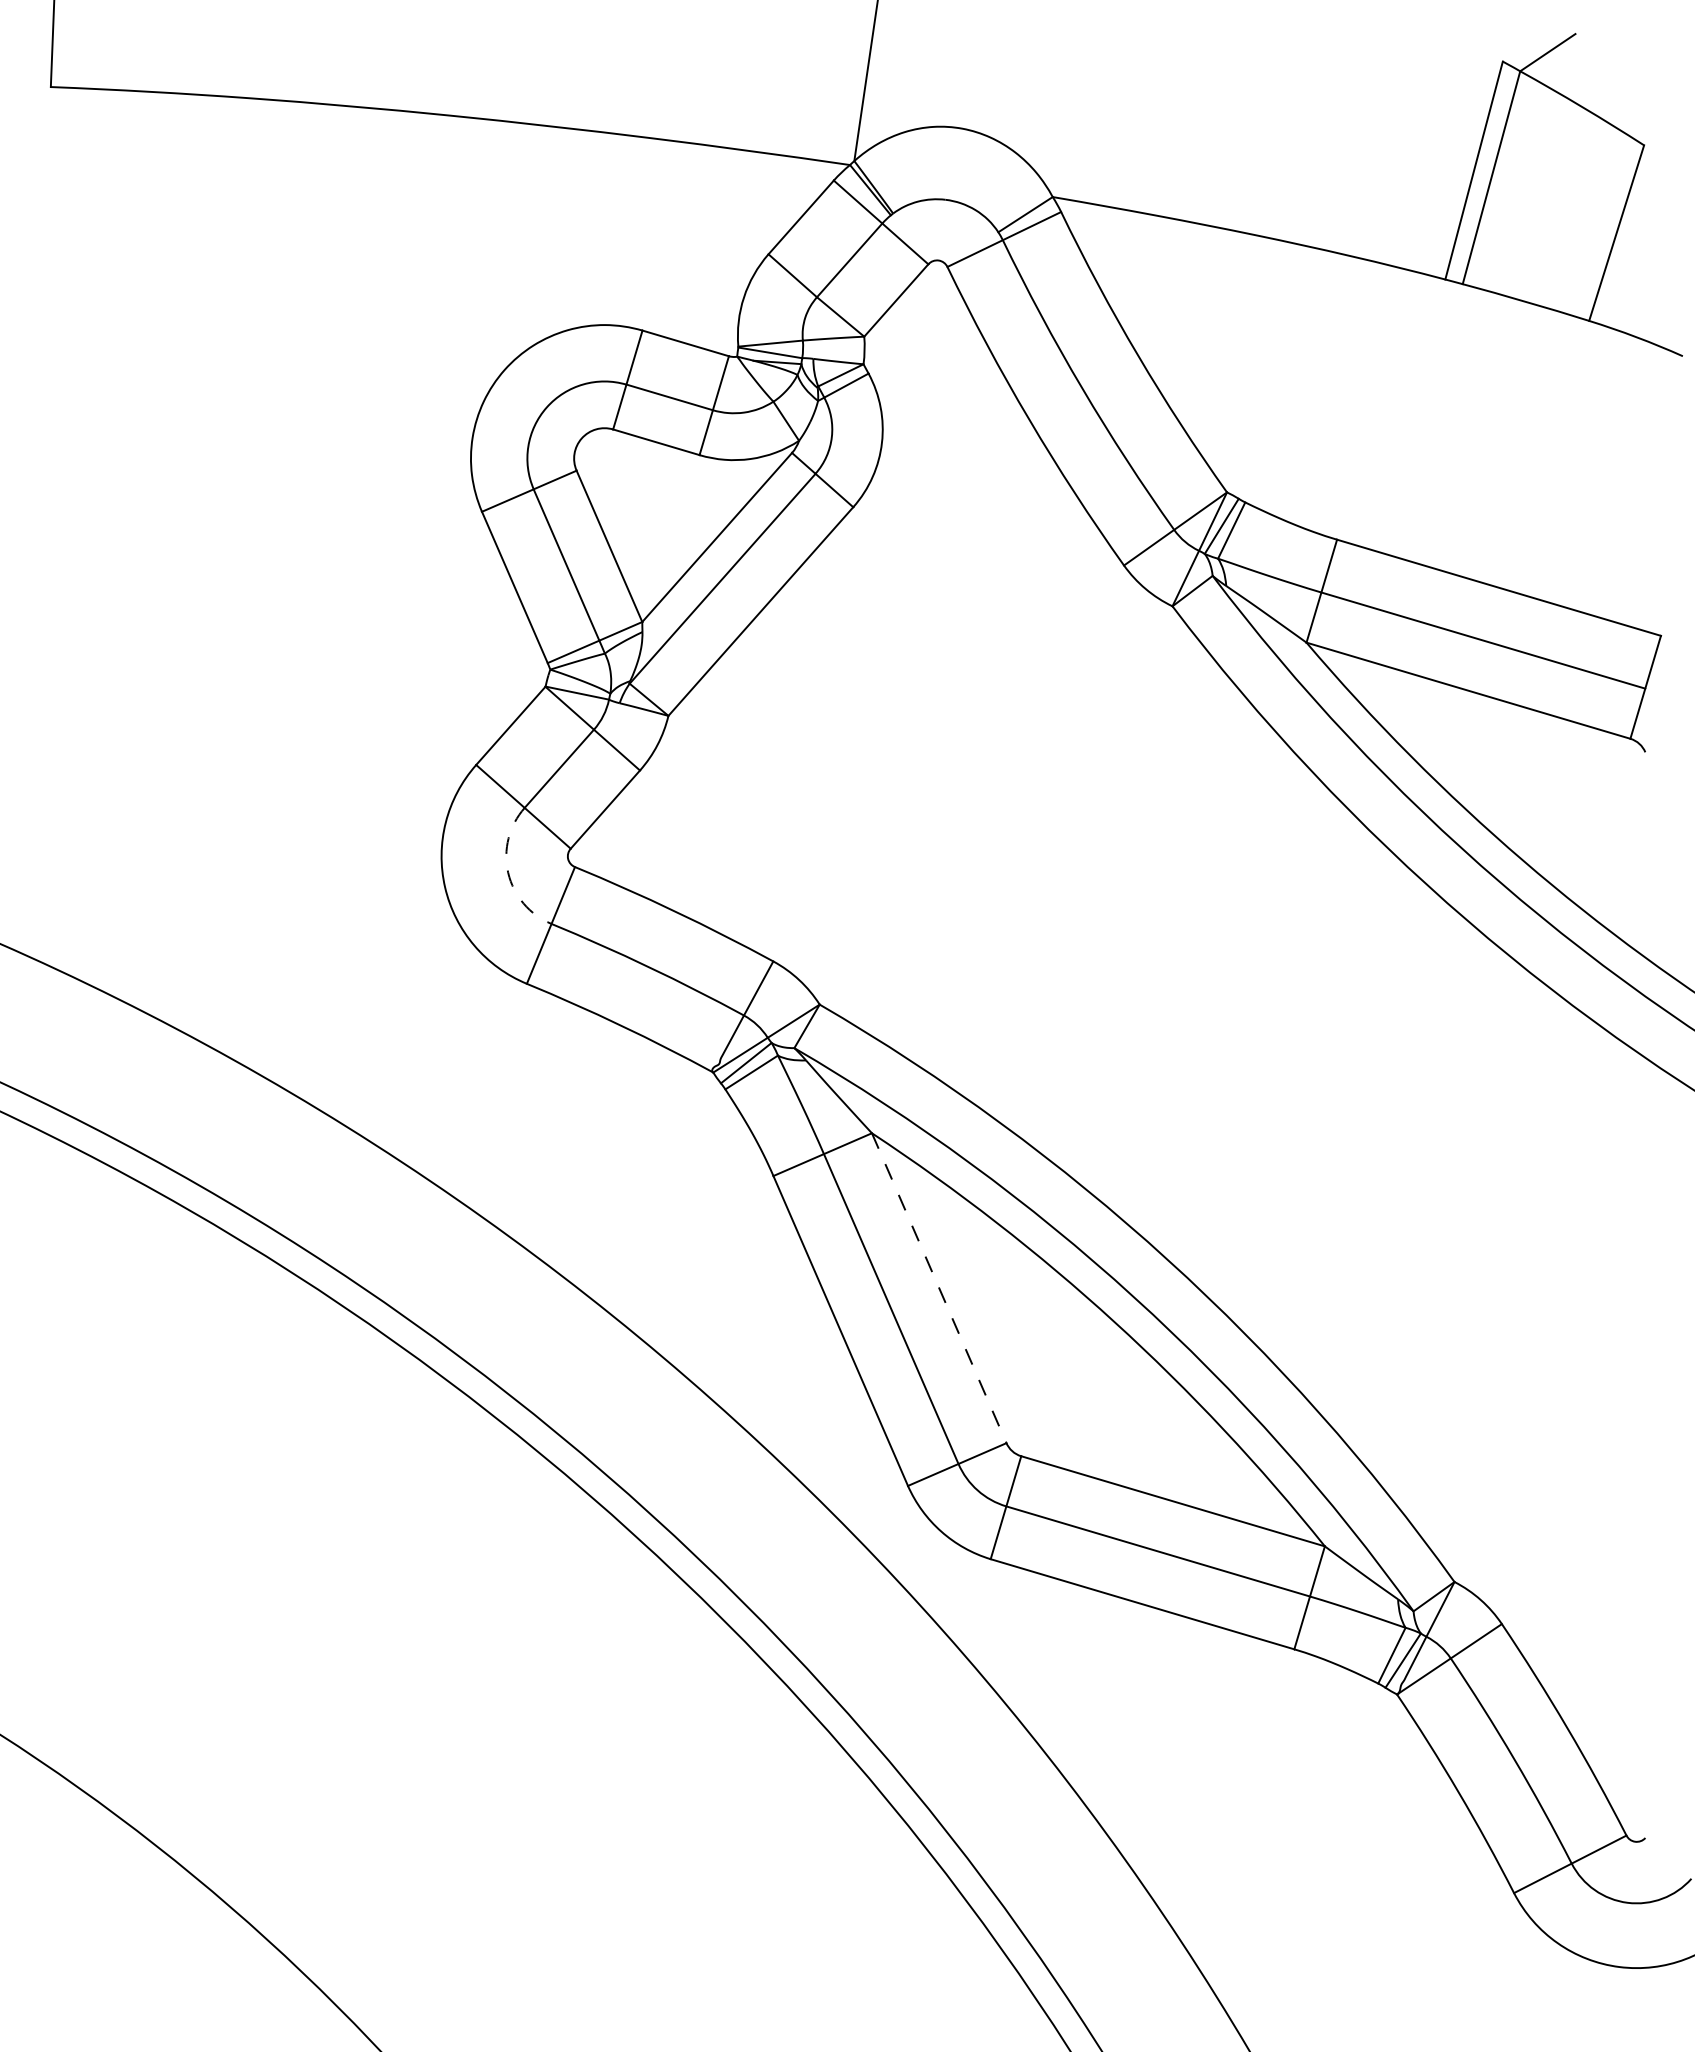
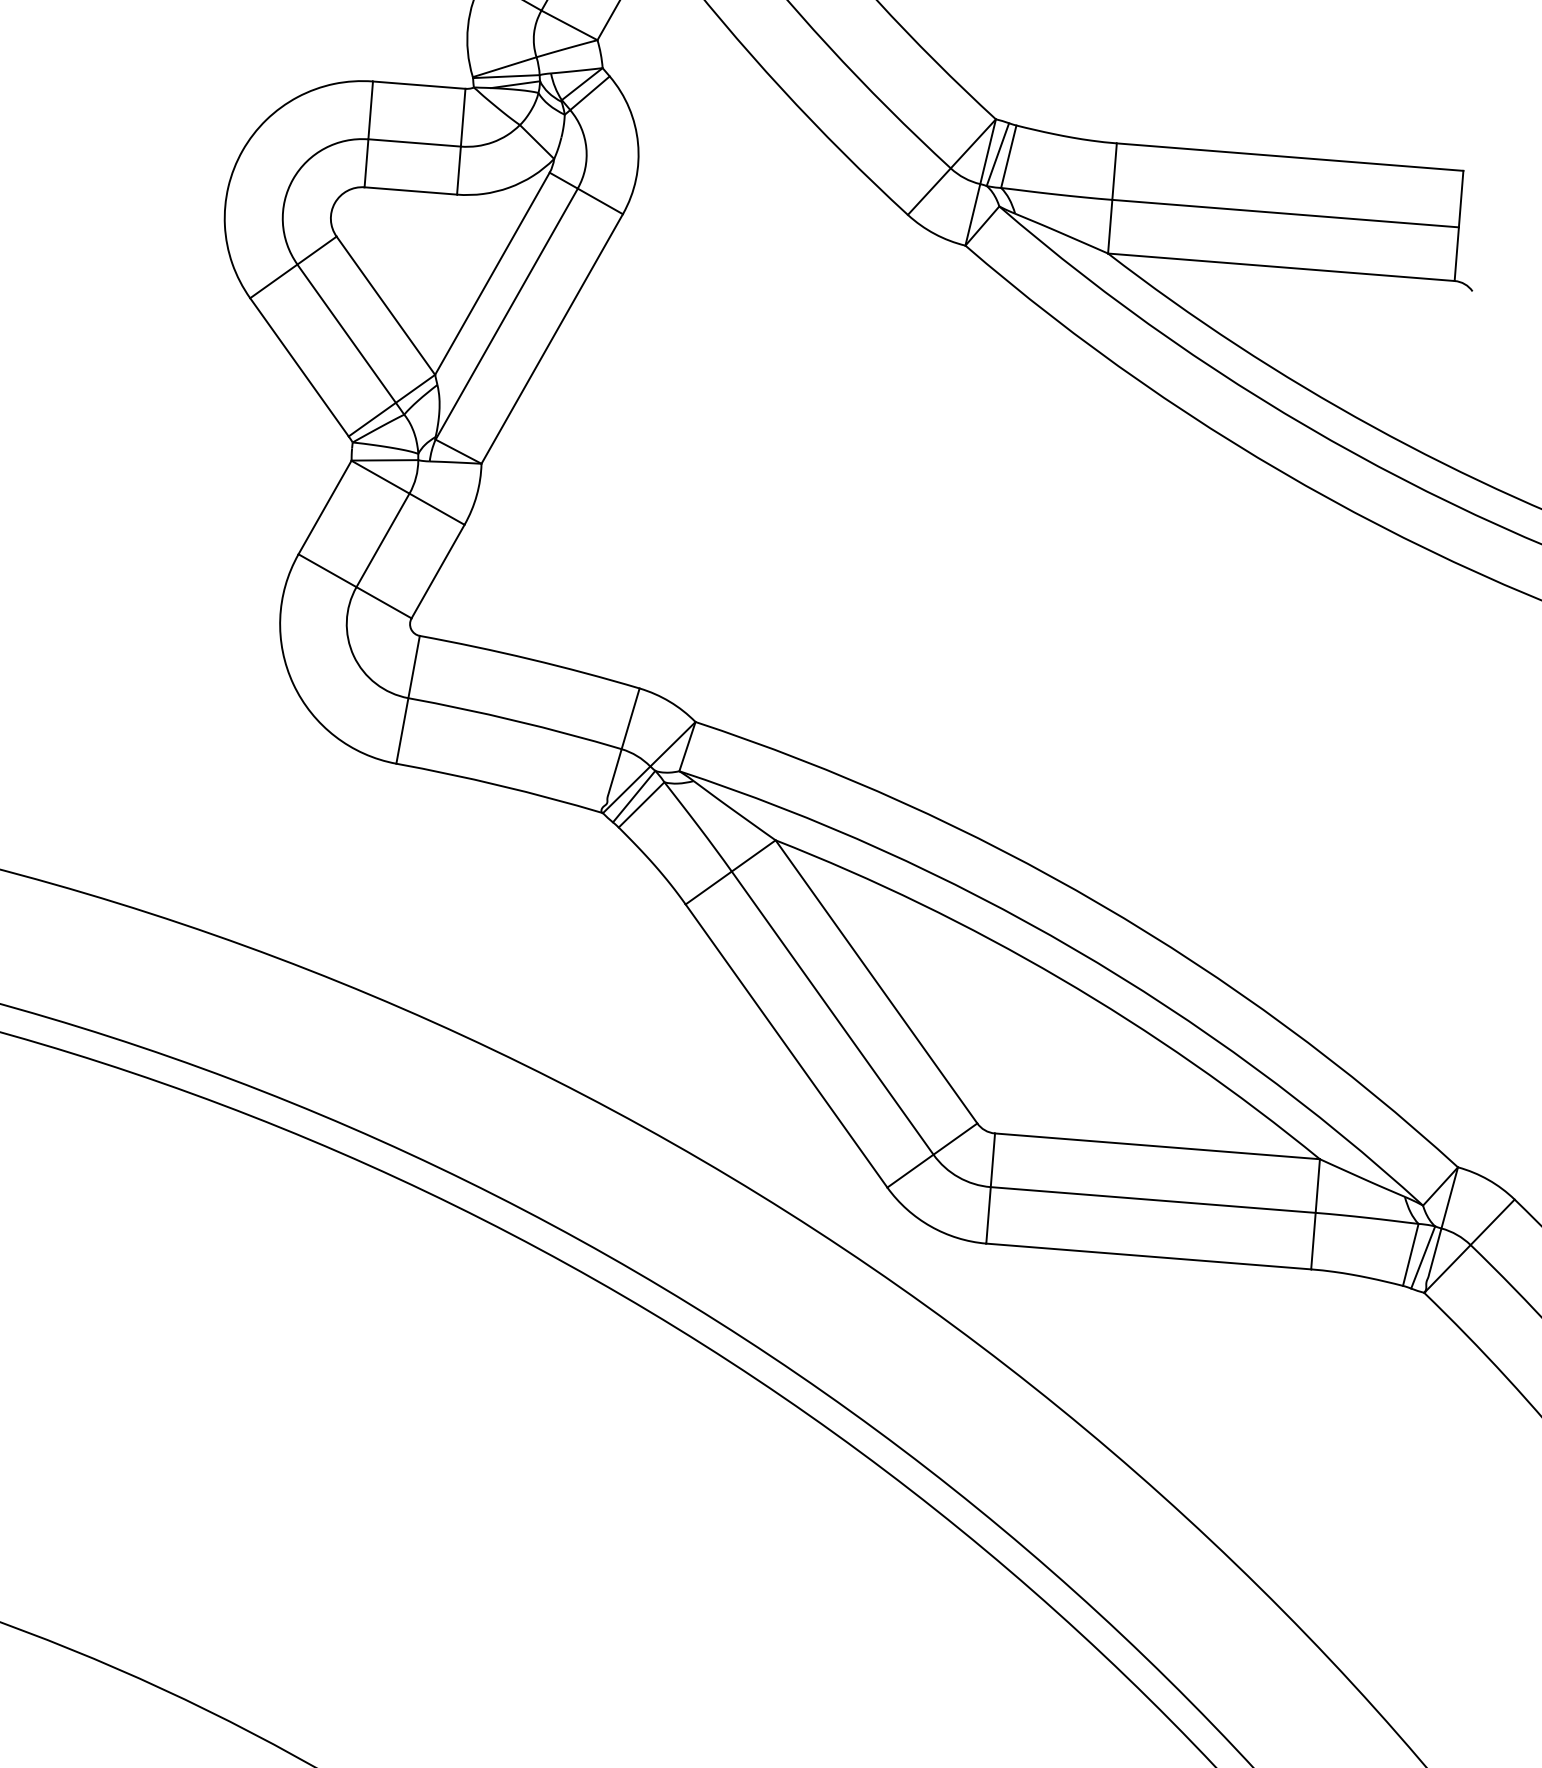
arc: (508, 872) -> (354, 655), dashed -> solid
line: (939, 1288) -> (876, 982), dashed -> solid

